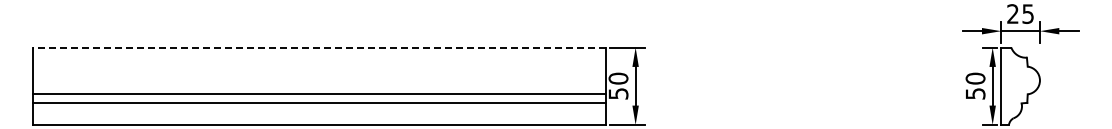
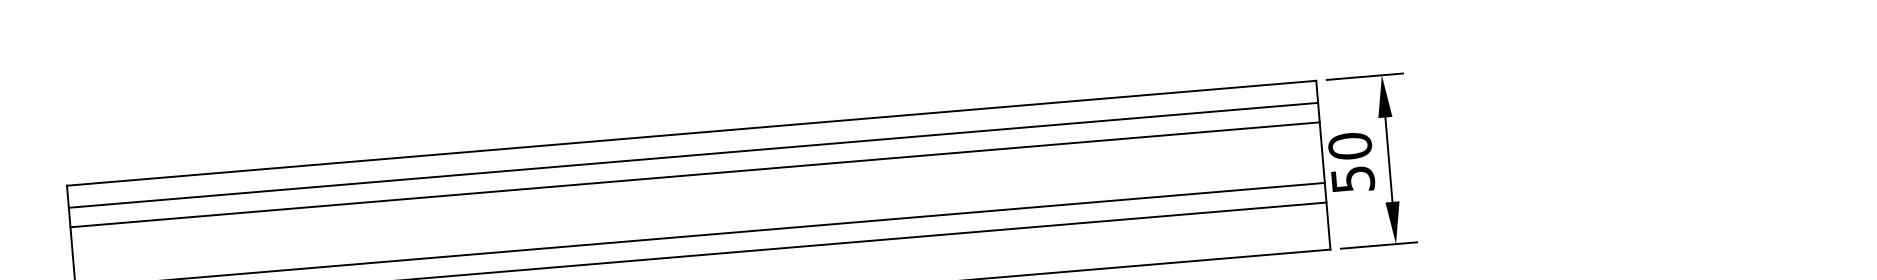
line: (318, 47) -> (689, 133), dashed -> solid
line: (319, 57) -> (693, 154), added
line: (319, 66) -> (695, 174), added

